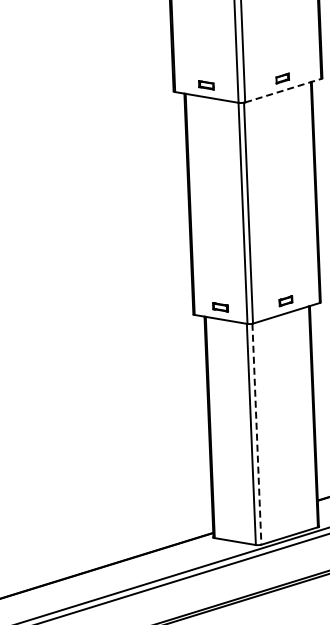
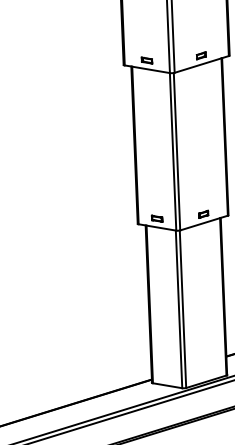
line: (283, 90) -> (201, 64), dashed -> solid
line: (256, 434) -> (182, 309), dashed -> solid

